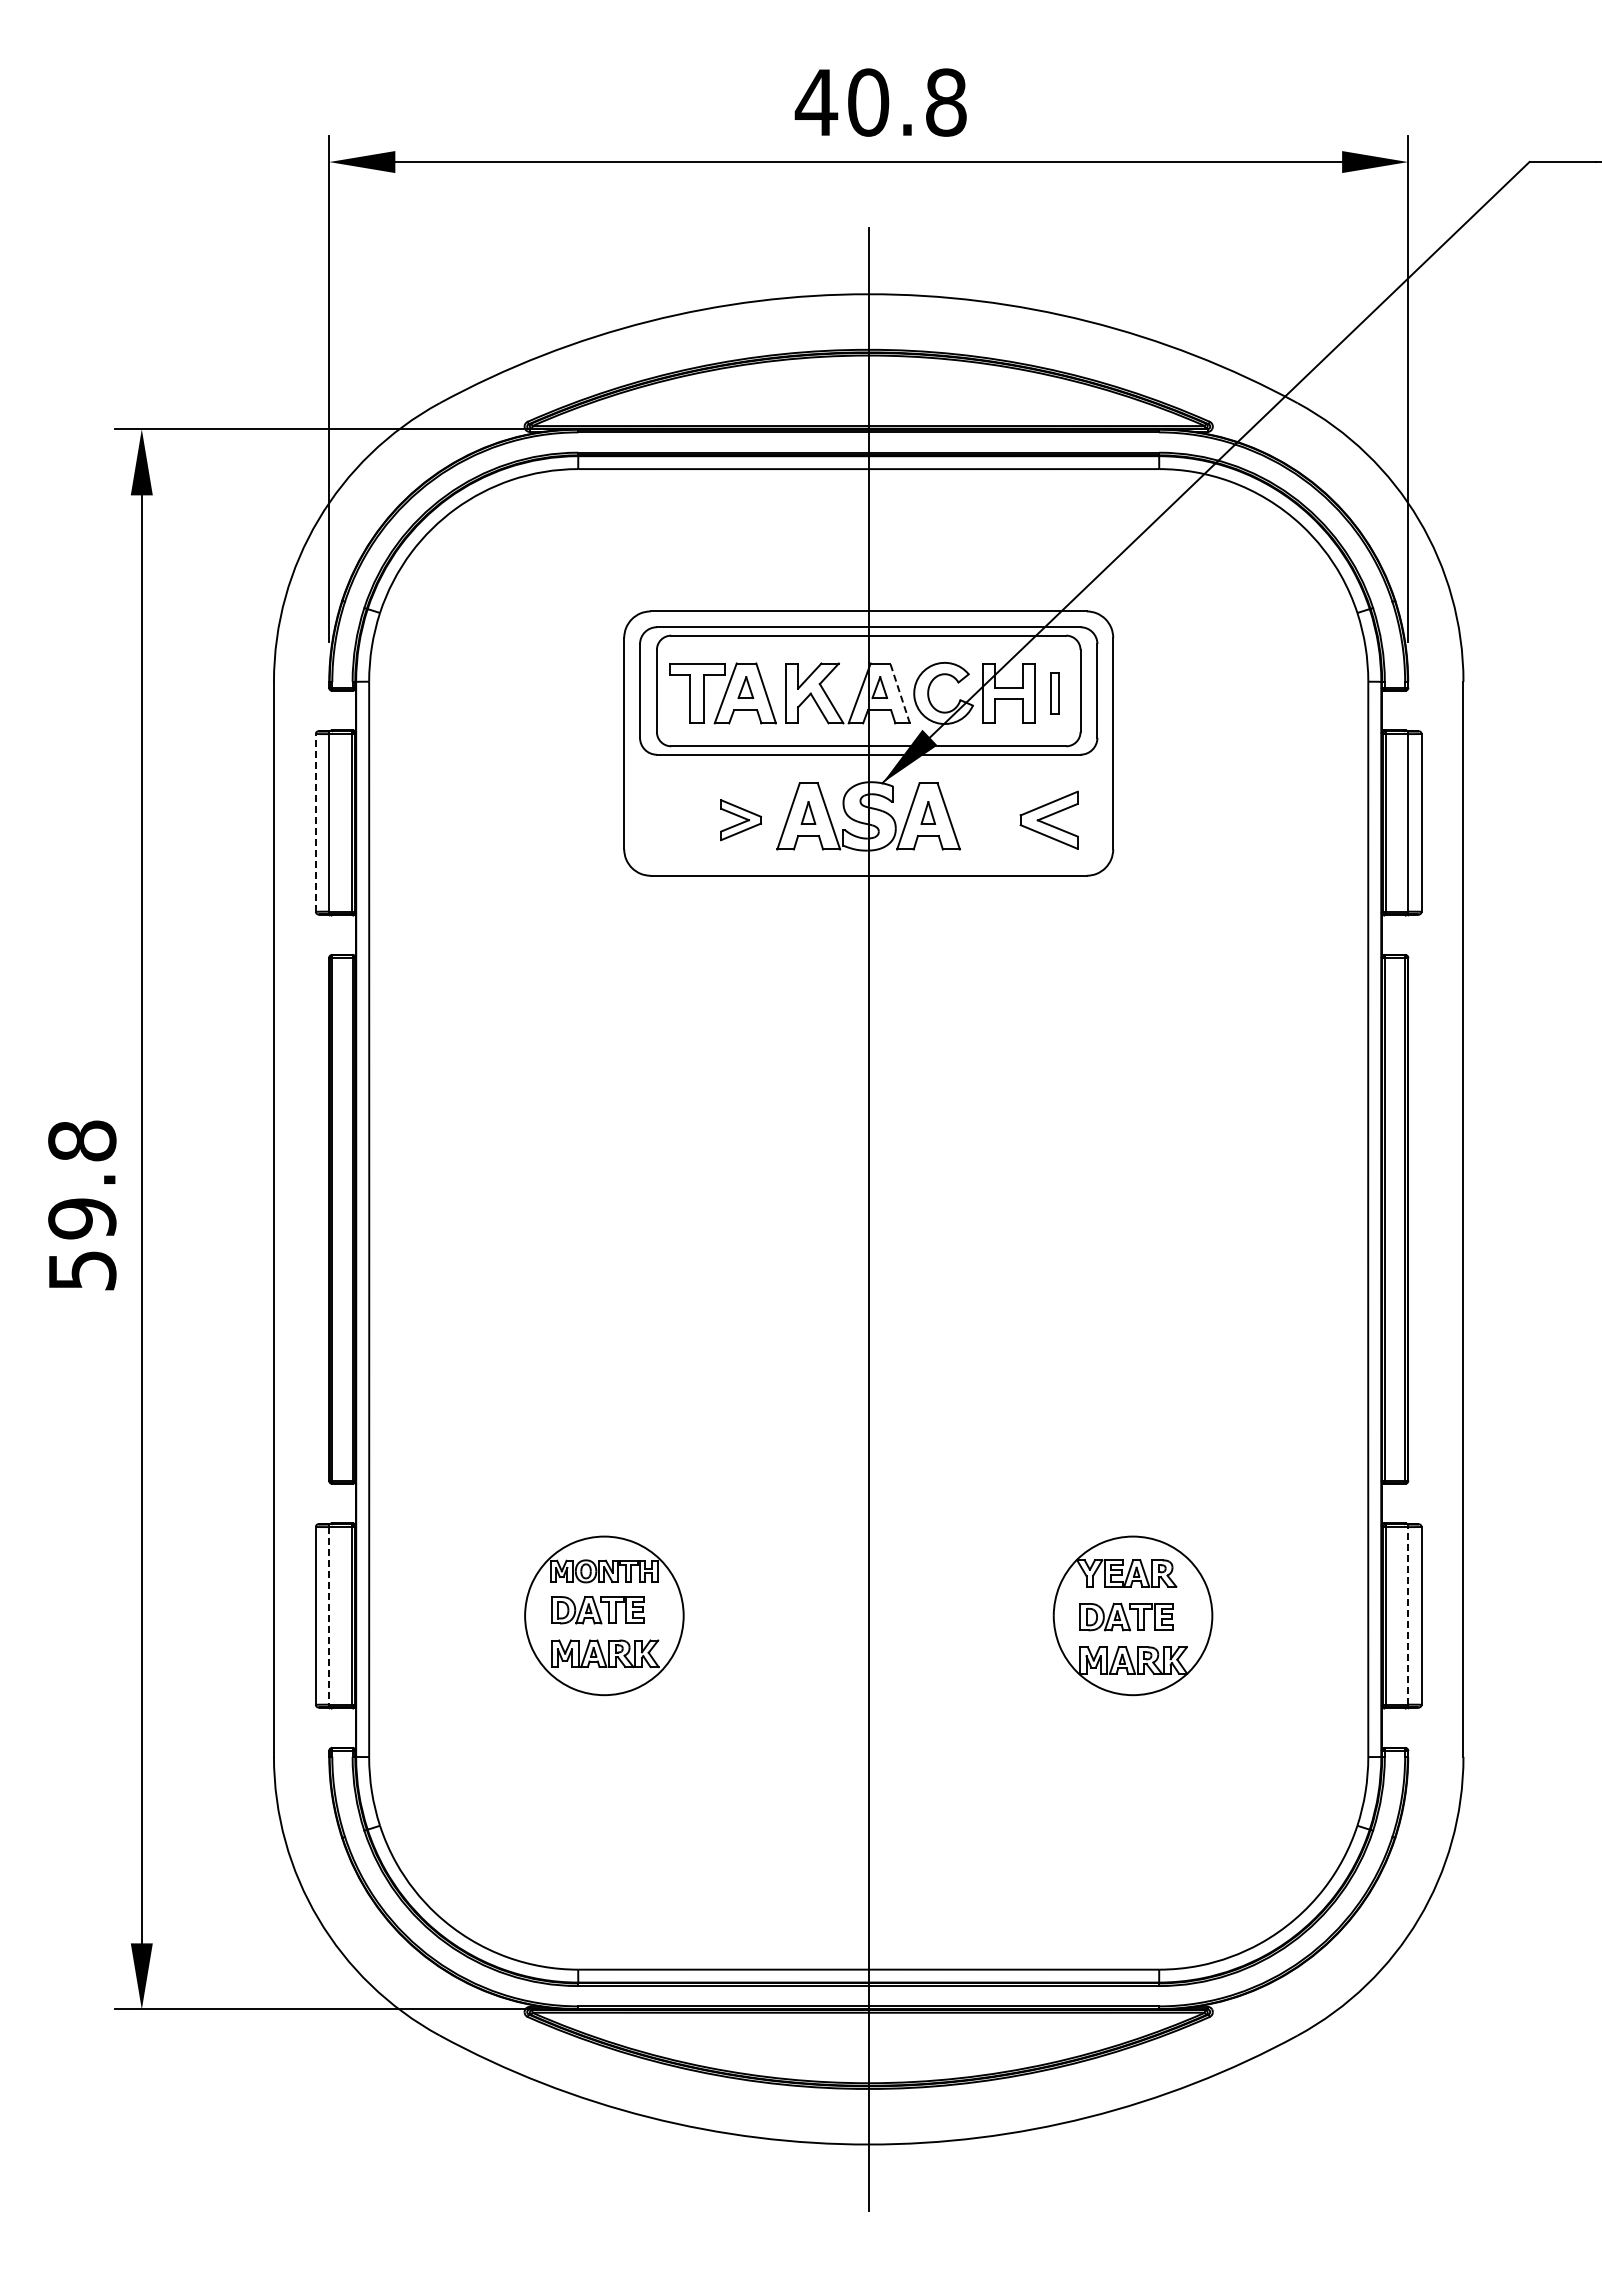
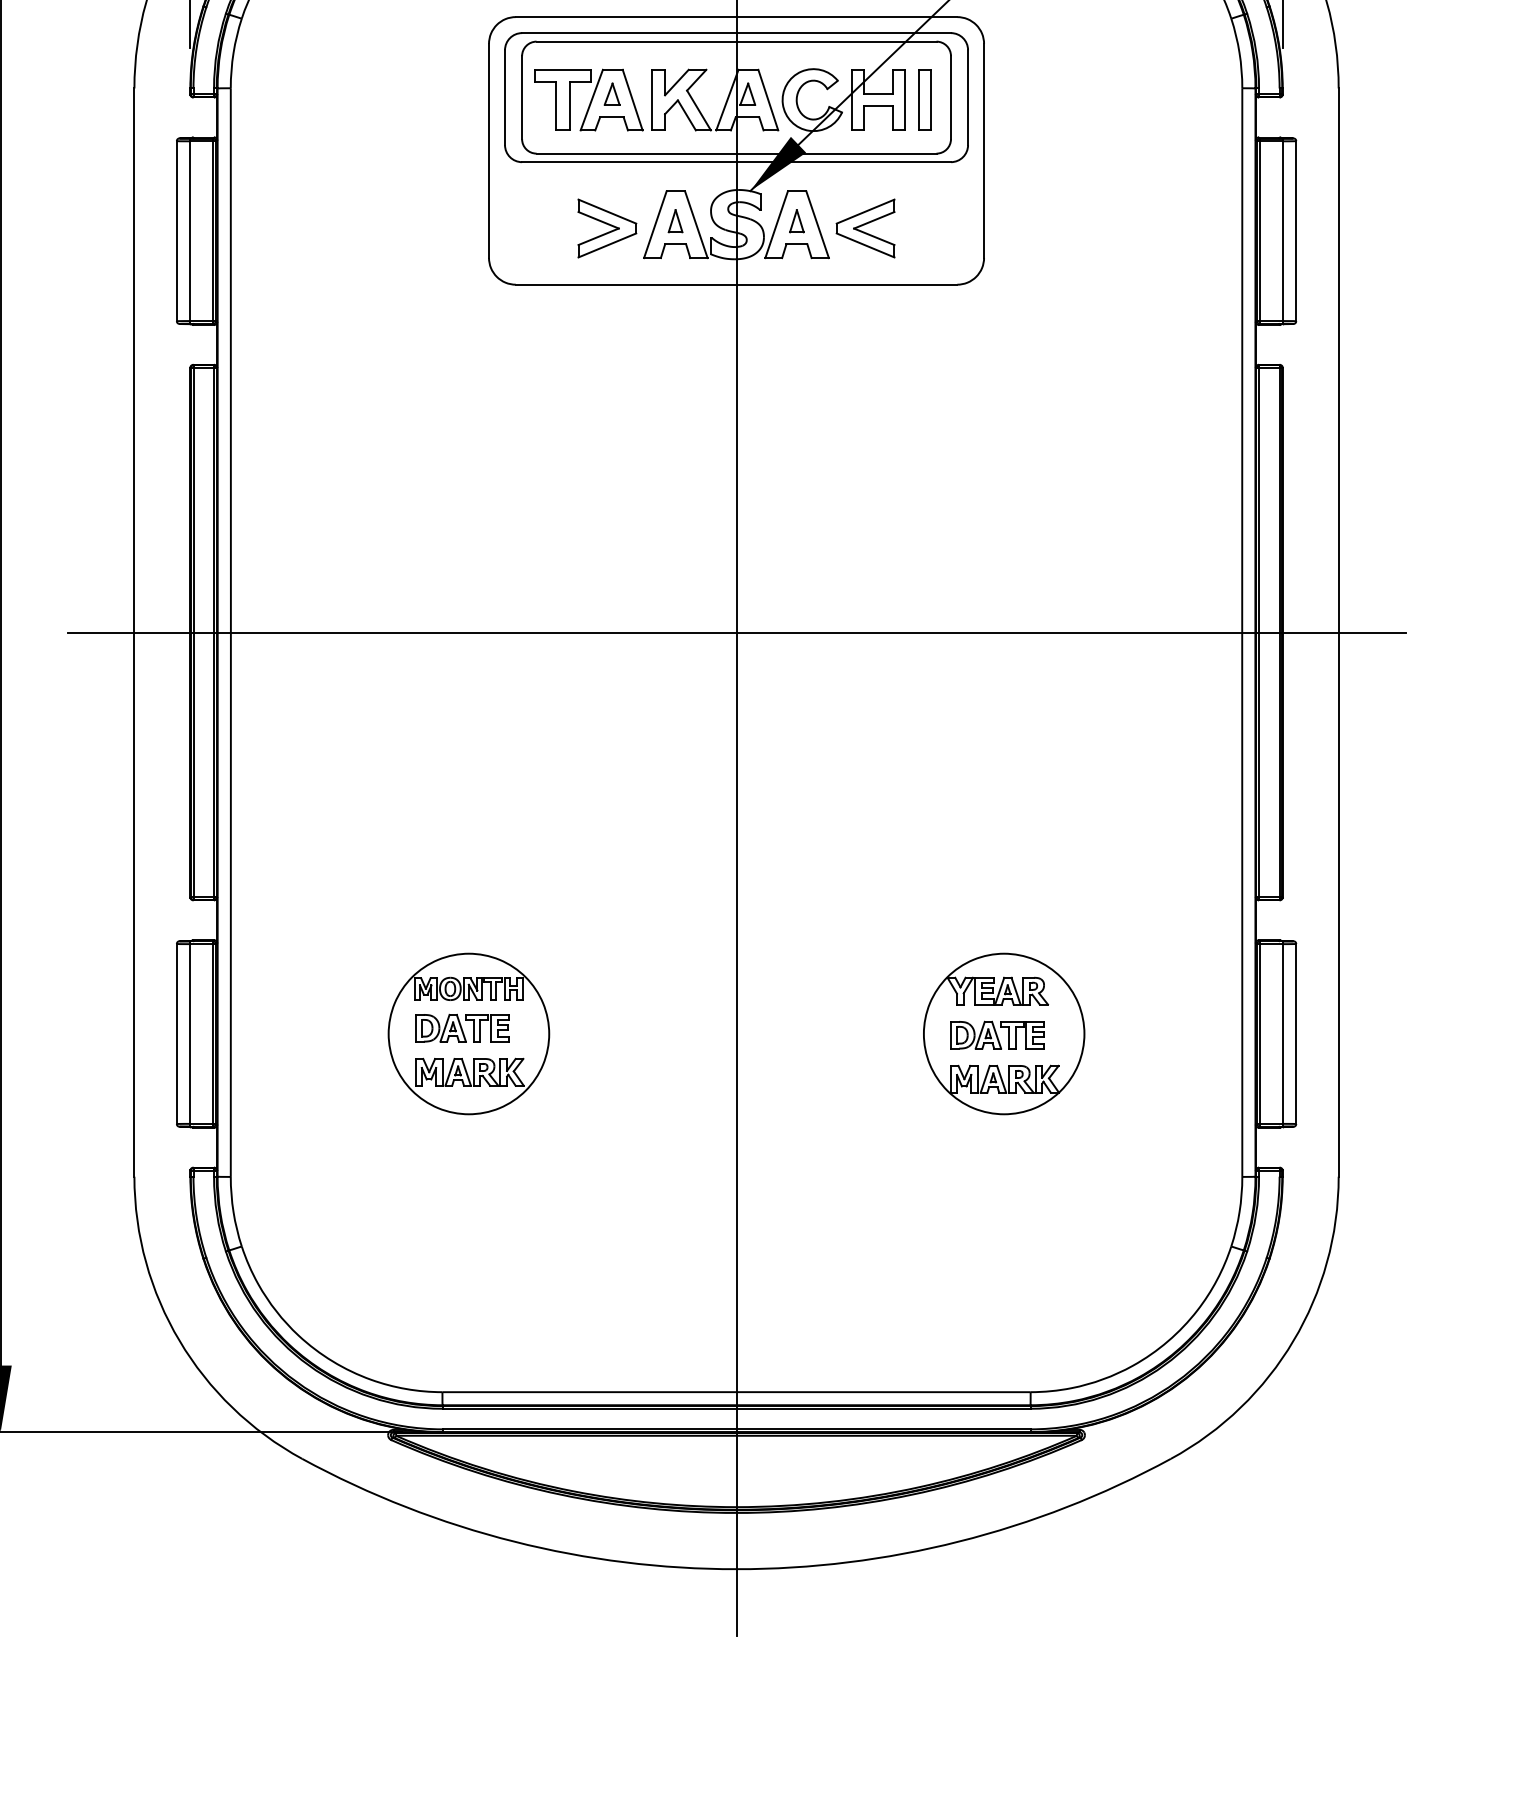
line: (899, 692) -> (767, 99), dashed -> solid
part: (1054, 693) -> (924, 100), size x1.43
part: (740, 819) -> (606, 227), size x1.43
part: (1048, 819) -> (864, 227), moved
line: (315, 822) -> (176, 230), dashed -> solid
line: (868, 1219) -> (736, 632), added
line: (329, 1615) -> (190, 1033), dashed -> solid
line: (1408, 1615) -> (1283, 1033), dashed -> solid

